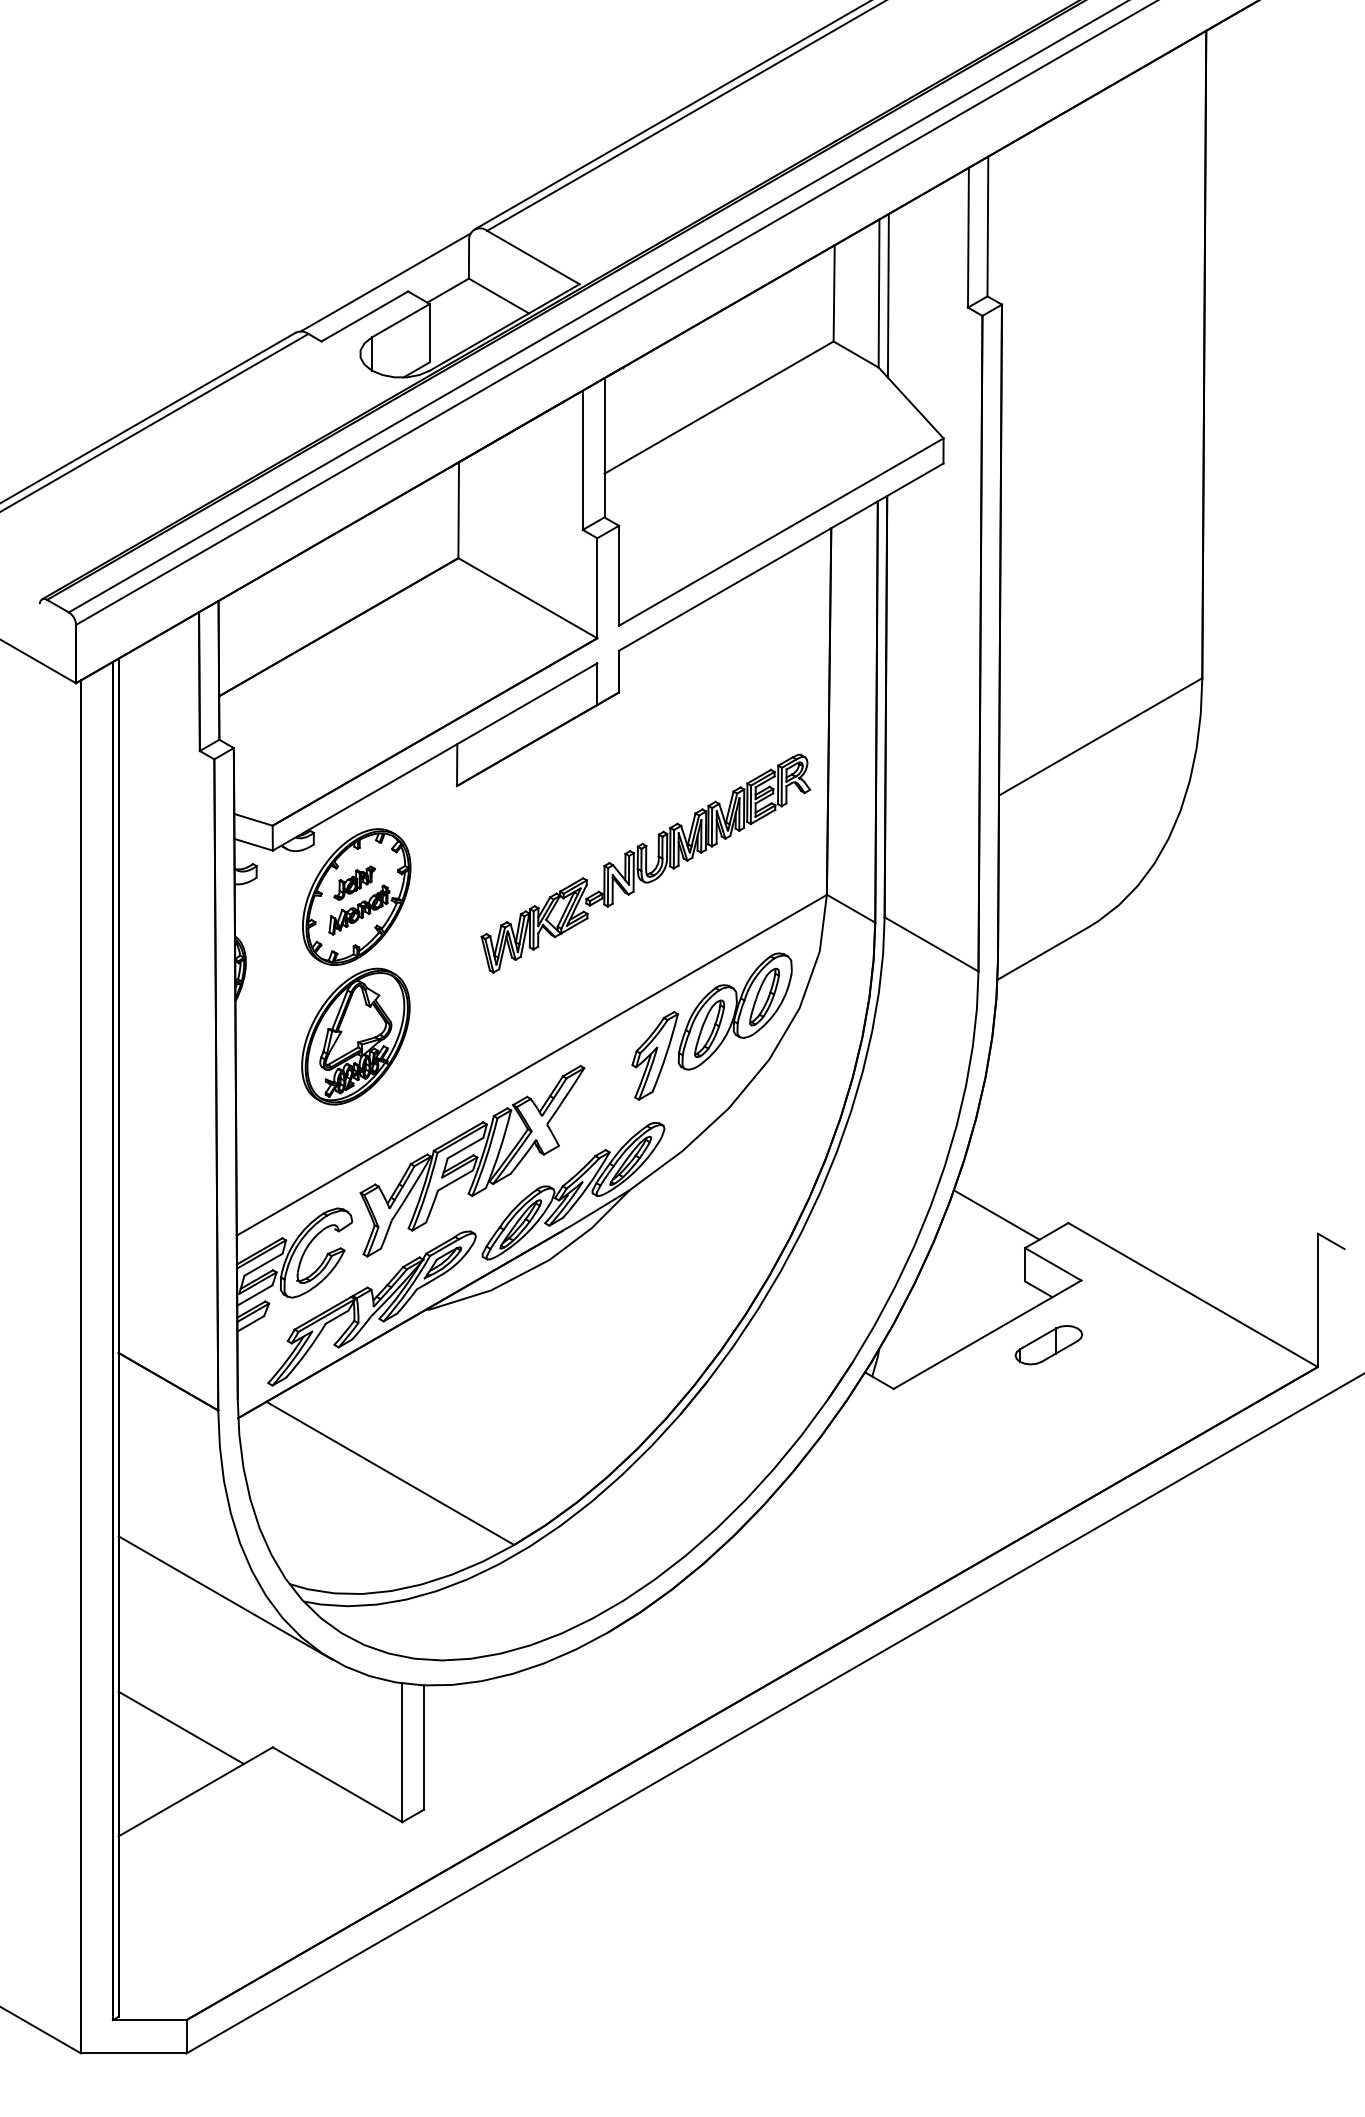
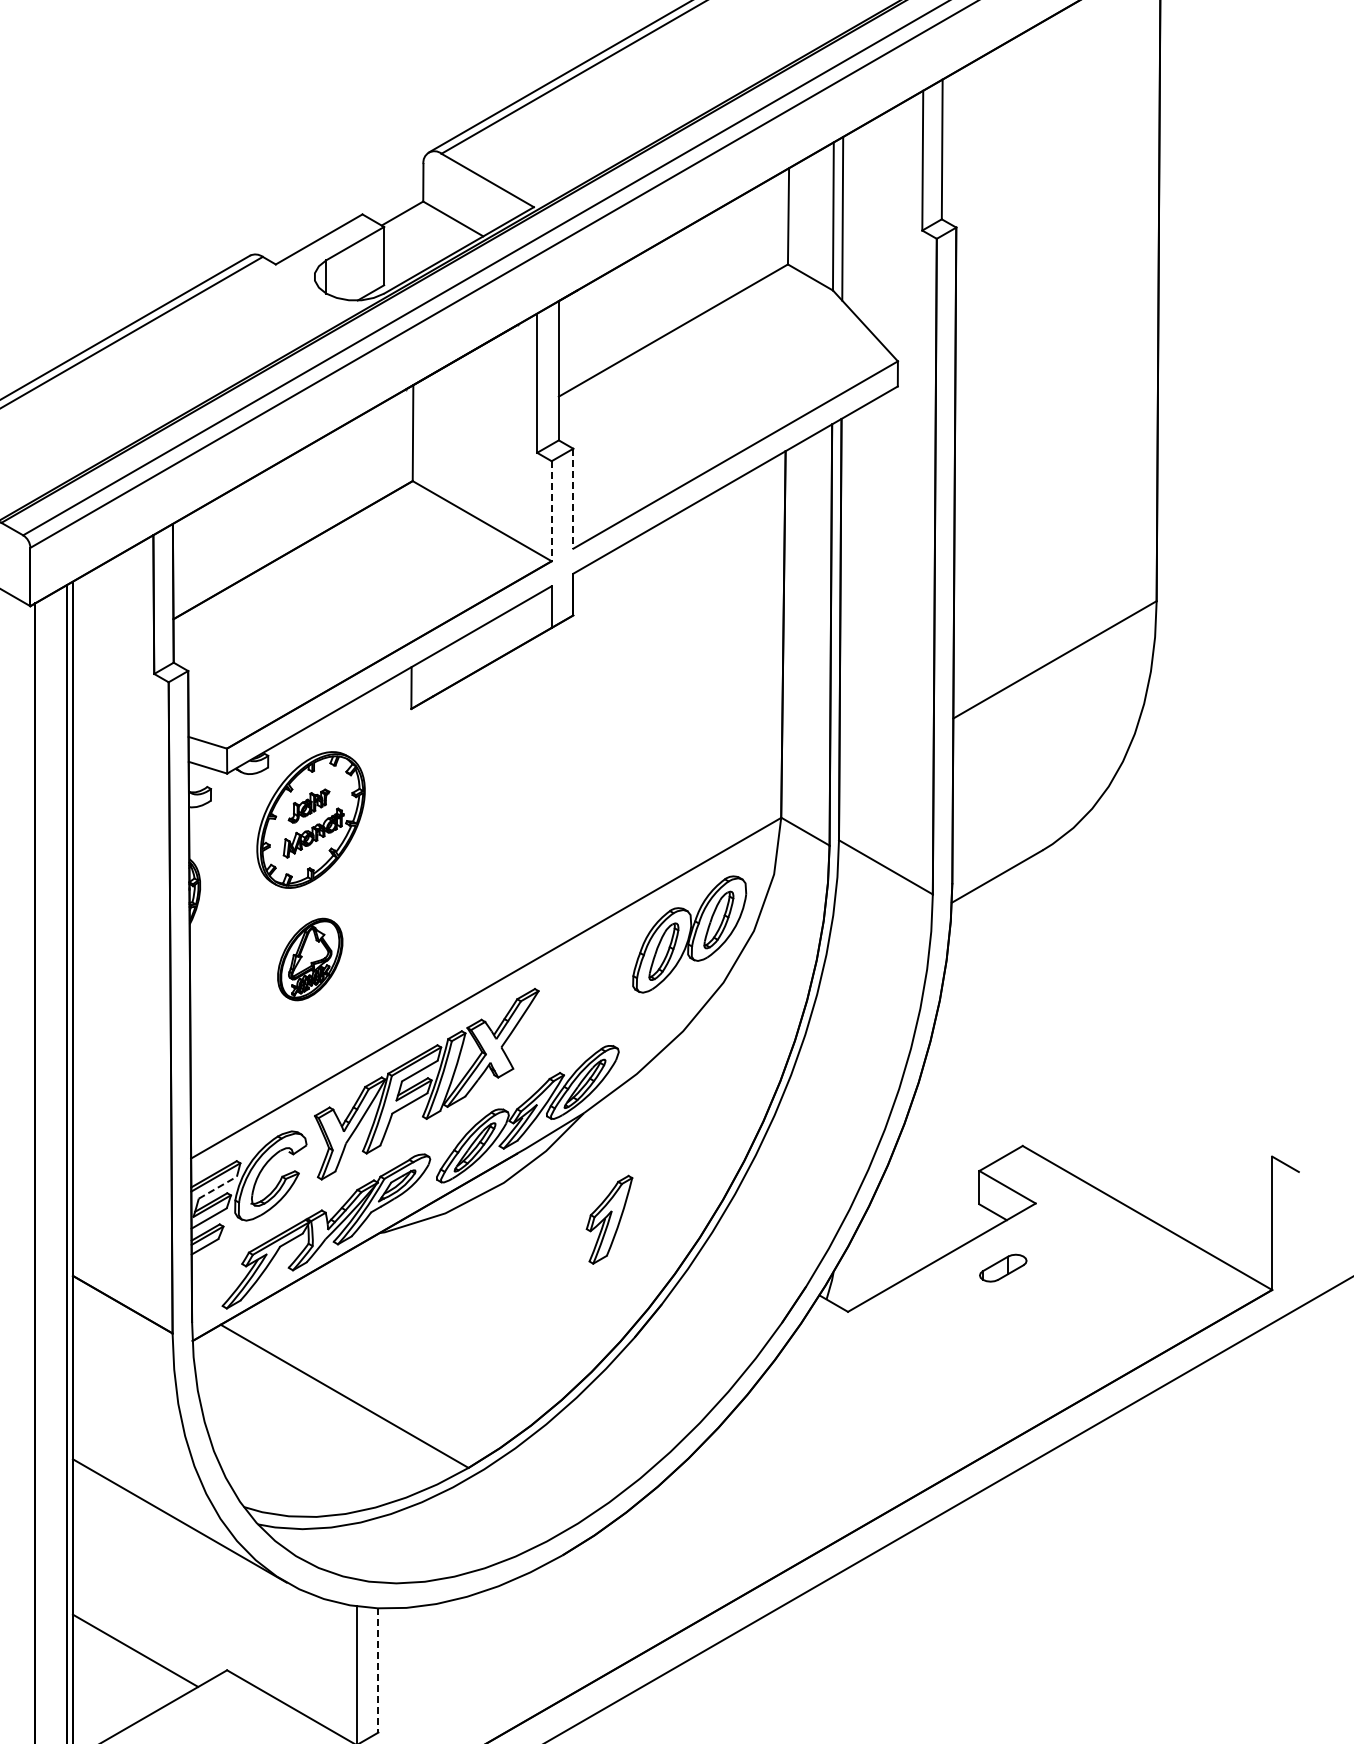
line: (385, 282) -> (339, 205), removed
line: (619, 575) -> (573, 498), solid -> dashed
line: (597, 588) -> (551, 511), solid -> dashed
part: (645, 863) -> (599, 786), removed
part: (355, 1036) -> (309, 959), size x0.6
part: (654, 1055) -> (608, 1219), moved
line: (996, 1214) -> (950, 1137), removed
line: (263, 1264) -> (217, 1187), solid -> dashed
part: (1048, 1345) -> (1002, 1268), size x0.7
line: (424, 1748) -> (378, 1671), solid -> dashed

